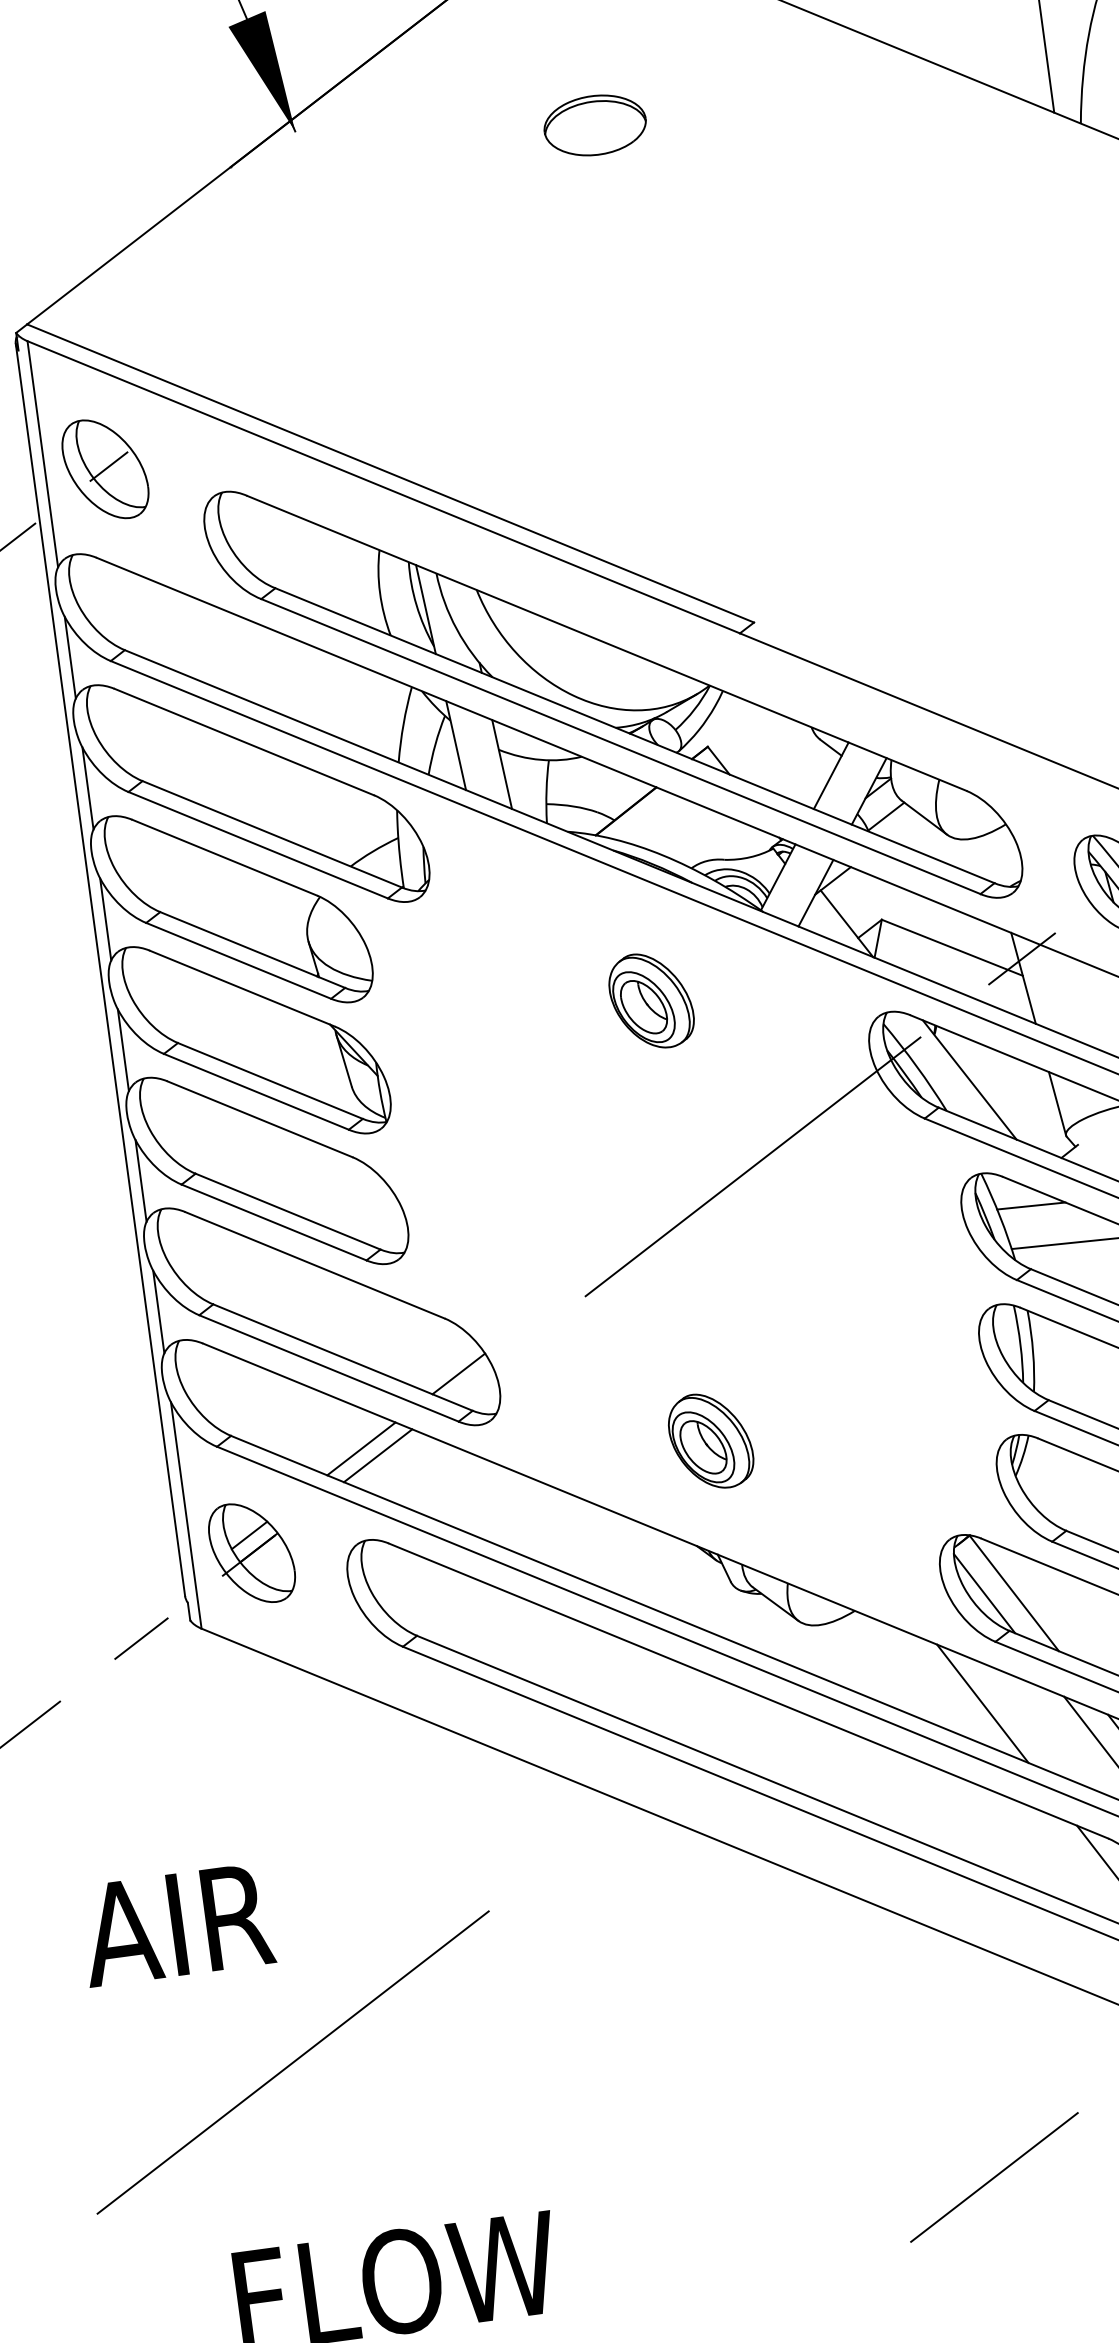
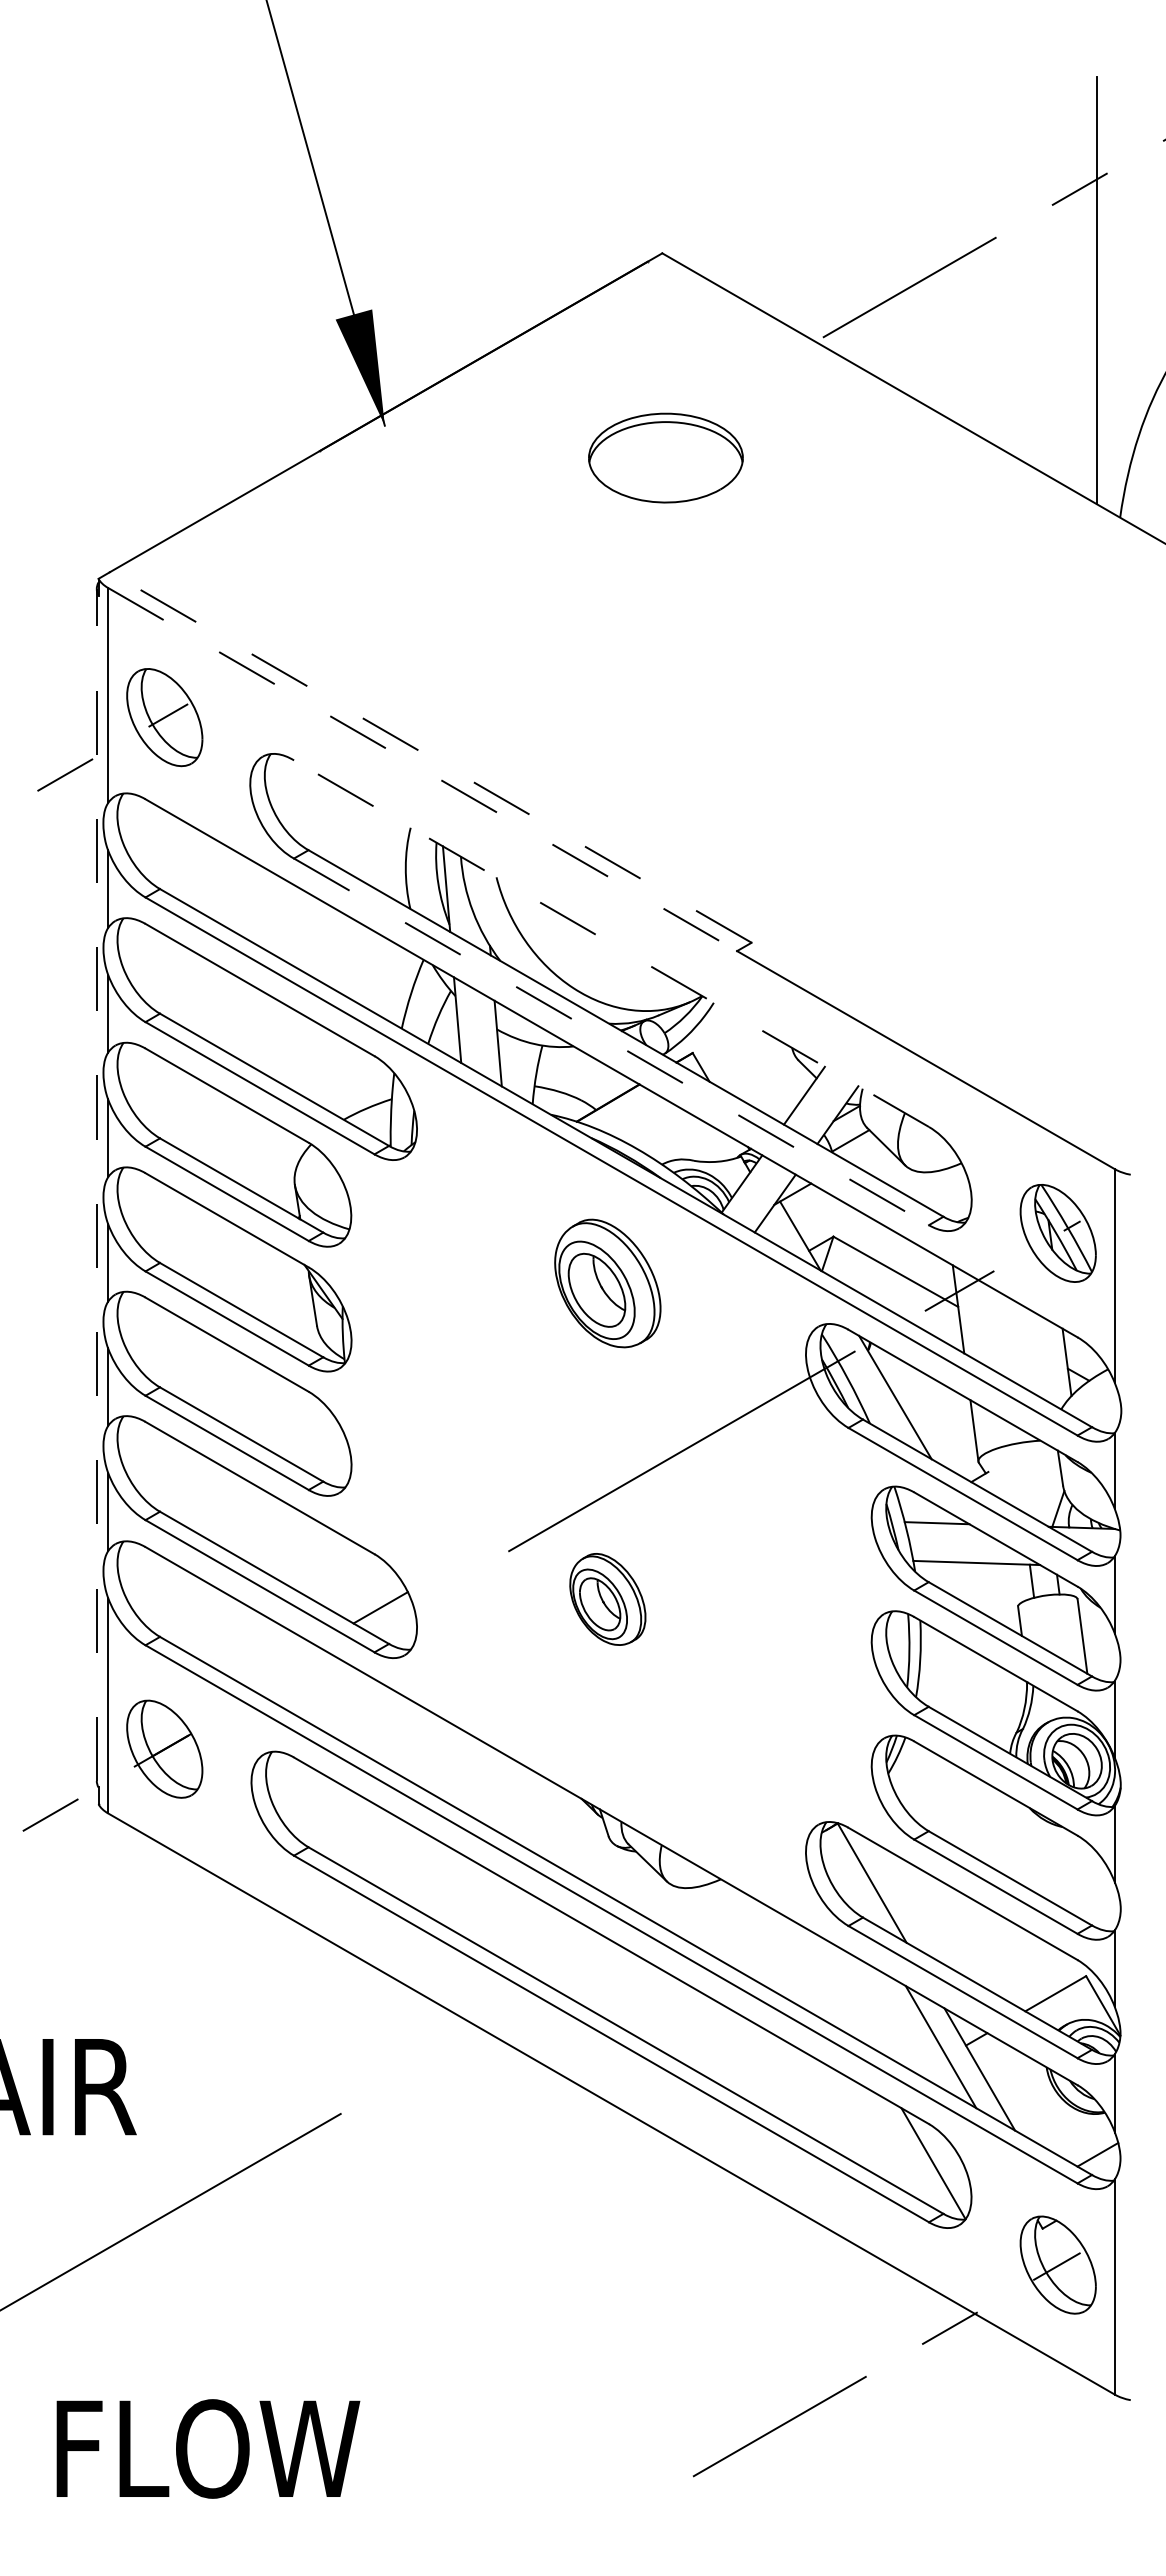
part: (594, 124) -> (665, 457), size x1.6
line: (390, 473) -> (430, 757), solid -> dashed
line: (384, 487) -> (423, 769), solid -> dashed
line: (606, 643) -> (611, 943), solid -> dashed
line: (620, 746) -> (611, 1041), solid -> dashed
line: (100, 969) -> (96, 1184), solid -> dashed
part: (651, 1001) -> (607, 1283), size x1.4
part: (710, 1441) -> (607, 1599), moved
line: (360, 1448) -> (279, 1665), removed
line: (377, 1455) -> (294, 1673), removed
line: (249, 1534) -> (164, 1731), removed
line: (983, 1593) -> (843, 1879), removed
line: (982, 1704) -> (828, 1982), removed

